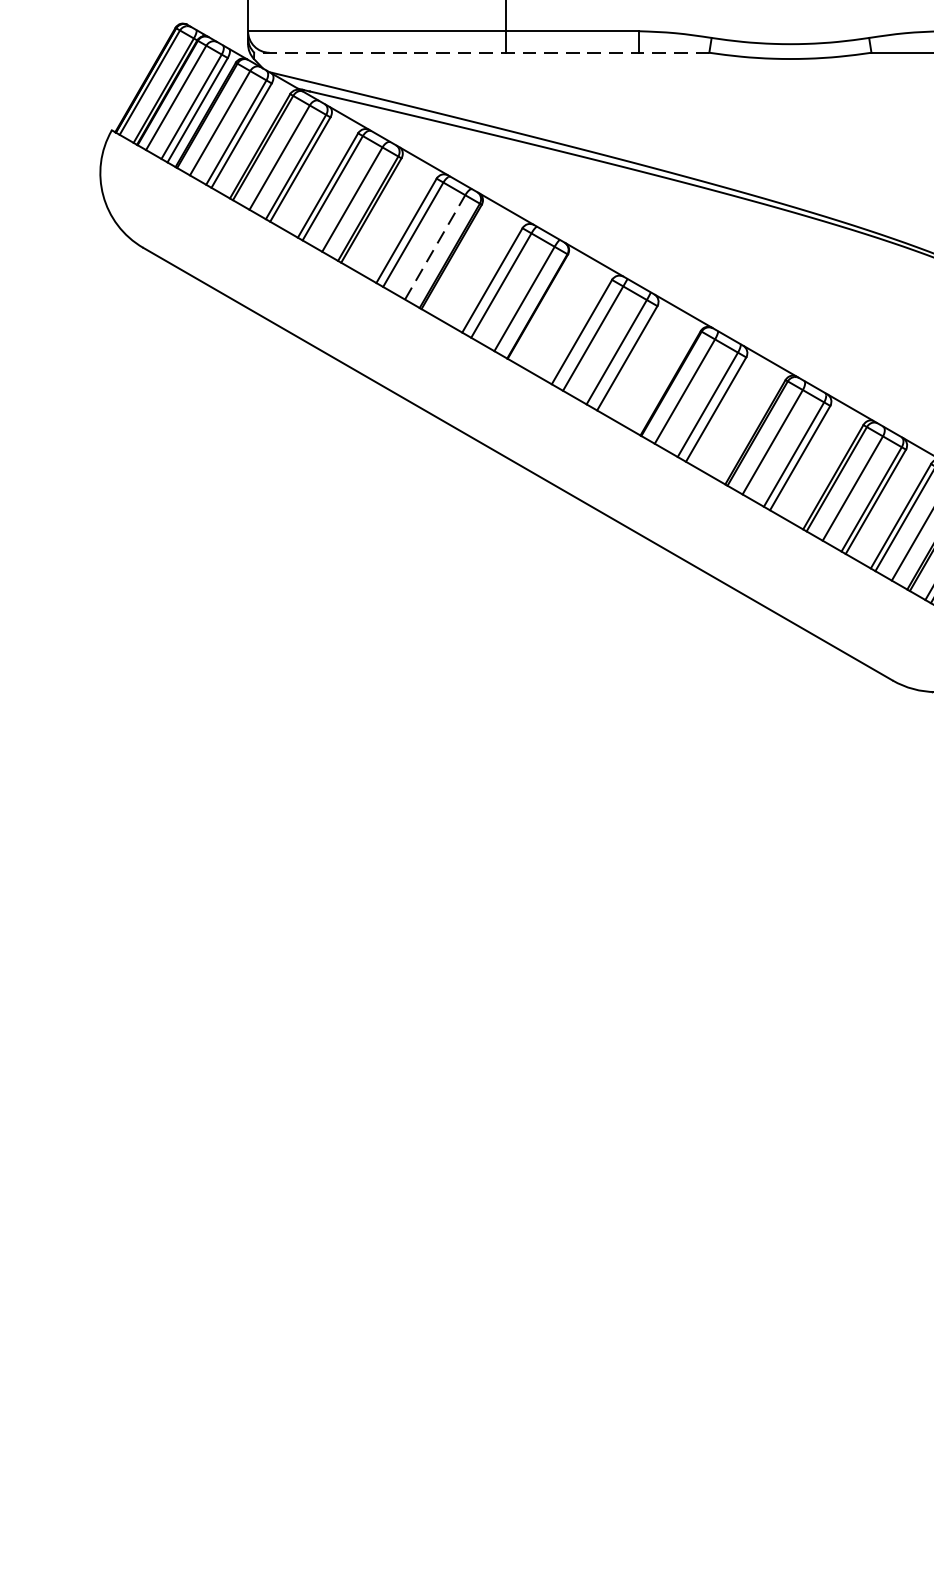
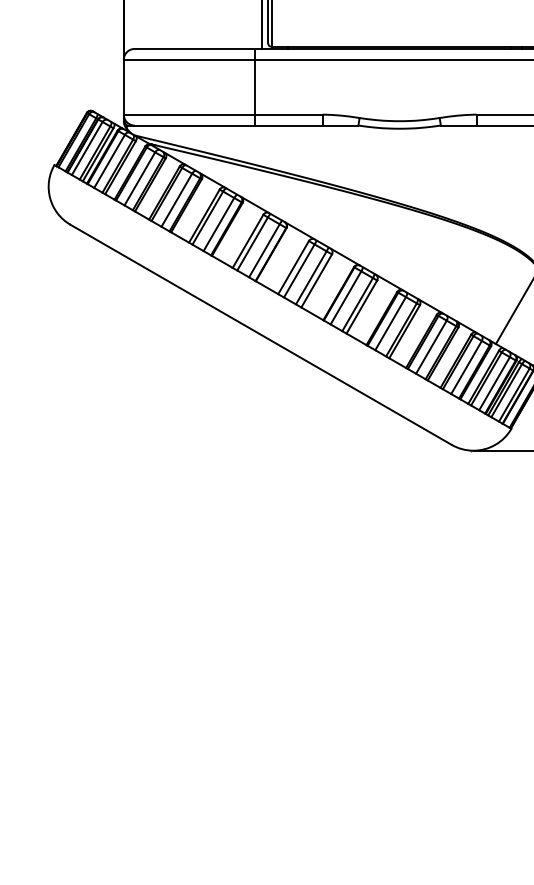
line: (481, 52) -> (242, 125), dashed -> solid
line: (434, 247) -> (218, 224), dashed -> solid

